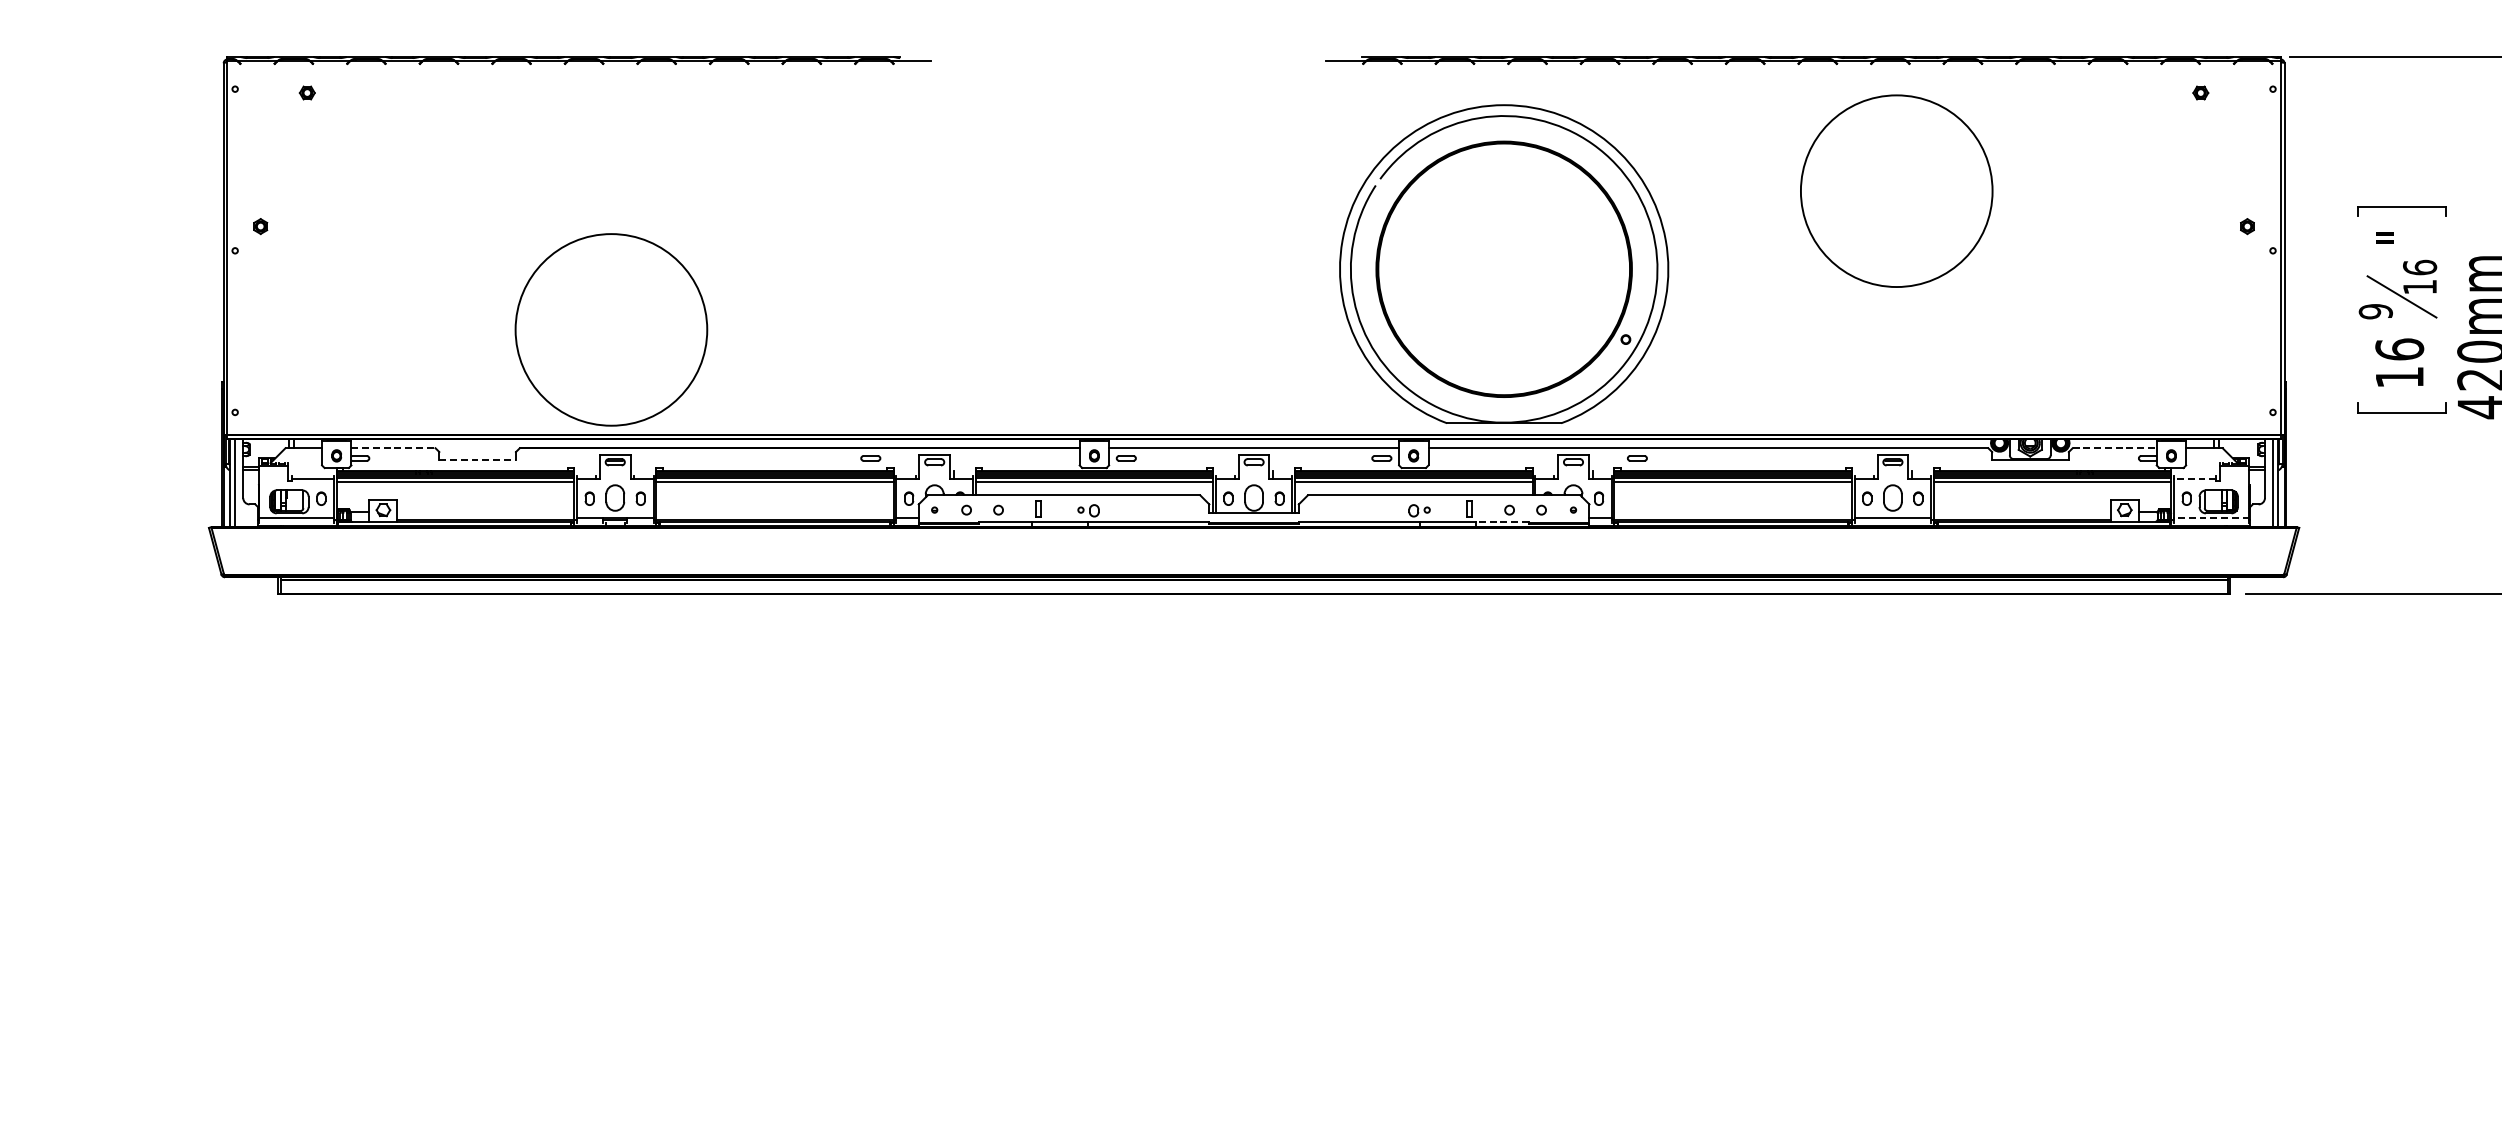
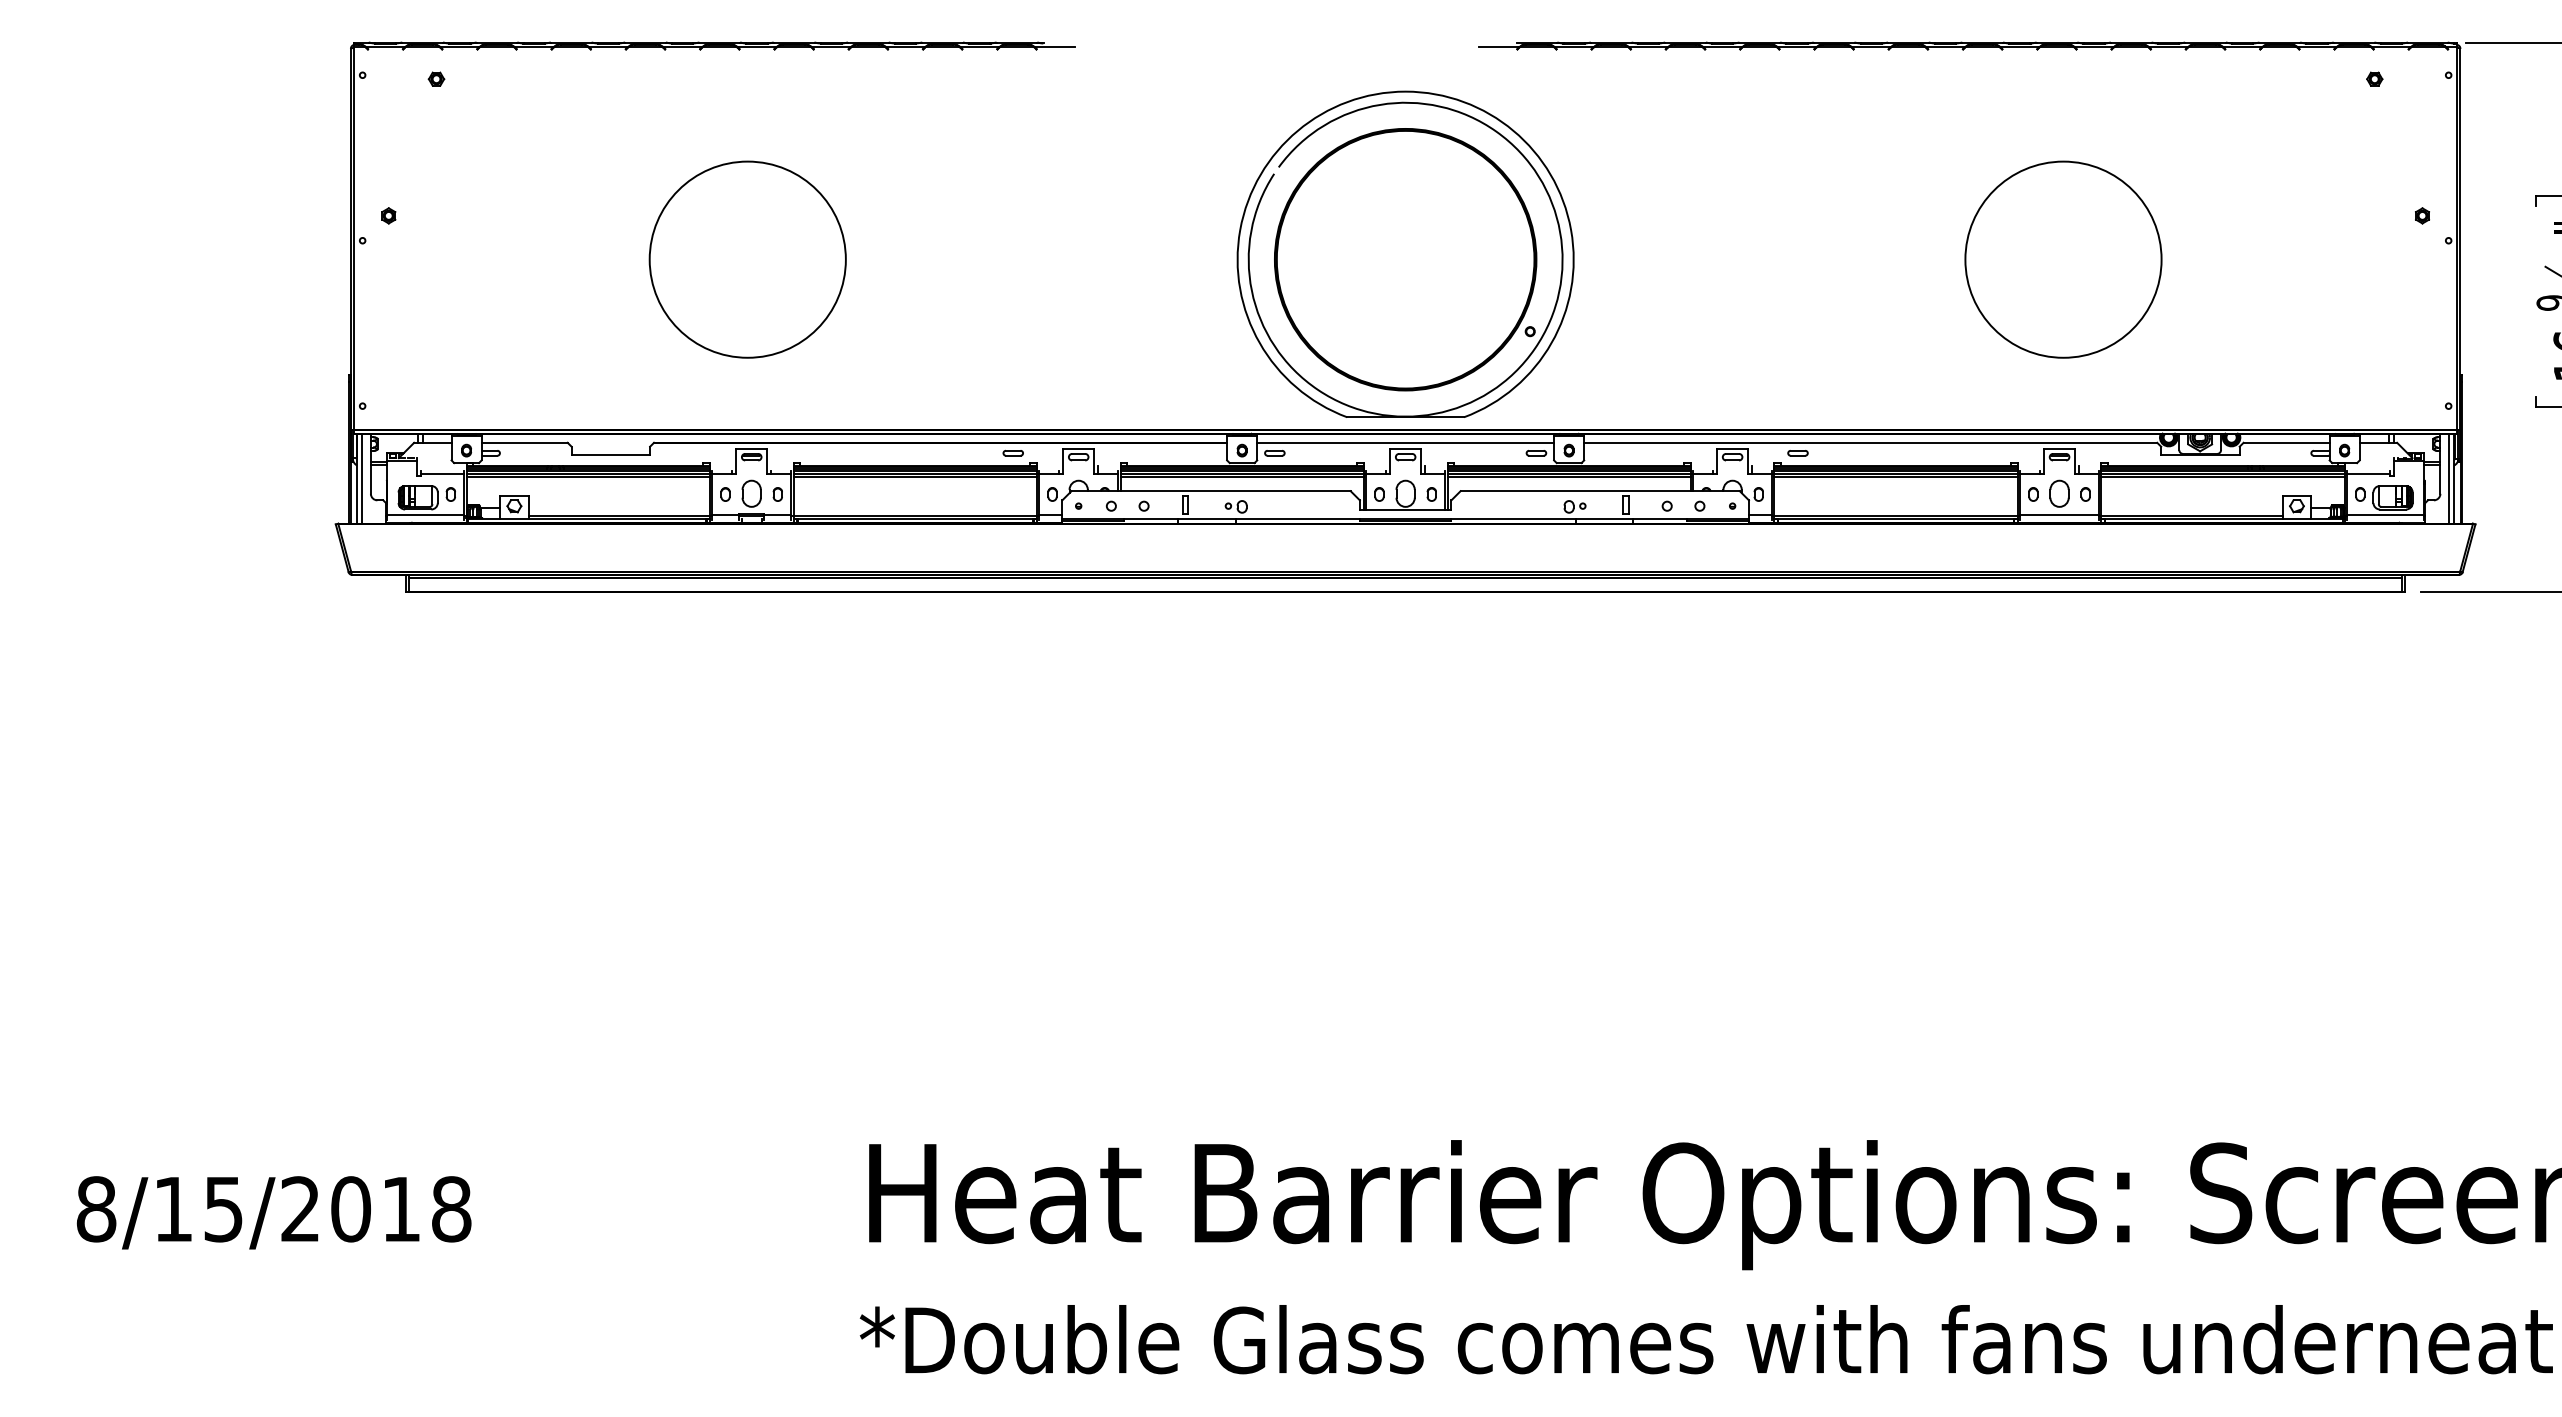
circle: (1896, 190) -> (2063, 259), moved
part: (1504, 263) -> (1405, 253), moved
circle: (611, 329) -> (747, 259), moved
line: (394, 447) -> (525, 442), dashed -> solid
line: (2115, 447) -> (2287, 442), dashed -> solid
line: (478, 459) -> (611, 454), dashed -> solid
line: (2194, 479) -> (2368, 474), dashed -> solid
line: (2211, 518) -> (2385, 514), dashed -> solid
line: (1503, 522) -> (1660, 518), dashed -> solid

